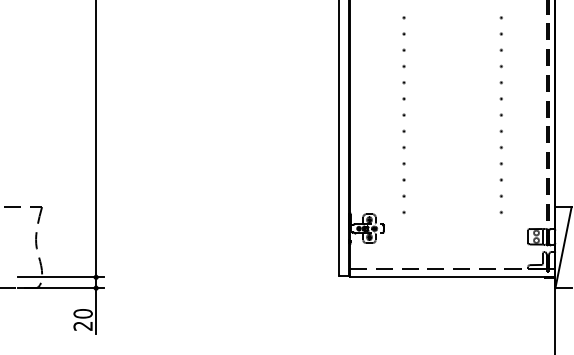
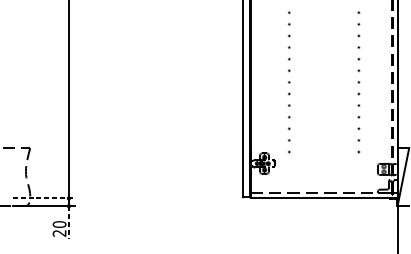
line: (61, 277) -> (44, 198), solid -> dashed
line: (96, 310) -> (69, 222), solid -> dashed

